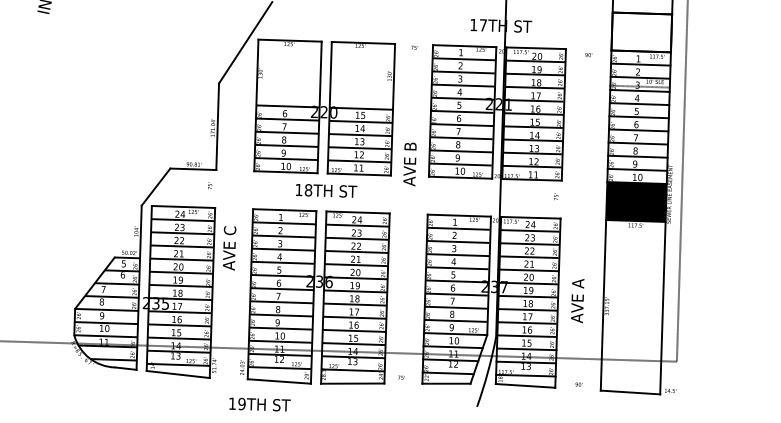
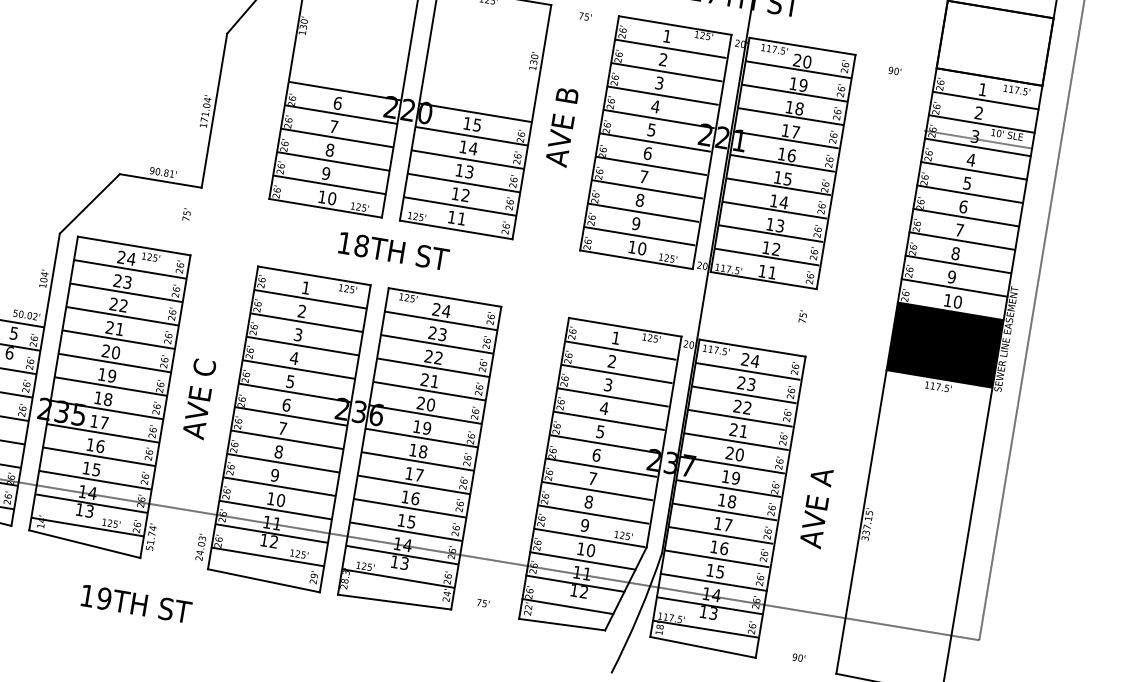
text: (409, 164) -> (561, 127), moved
text: (229, 248) -> (199, 399), moved
text: (259, 404) -> (135, 603), moved

